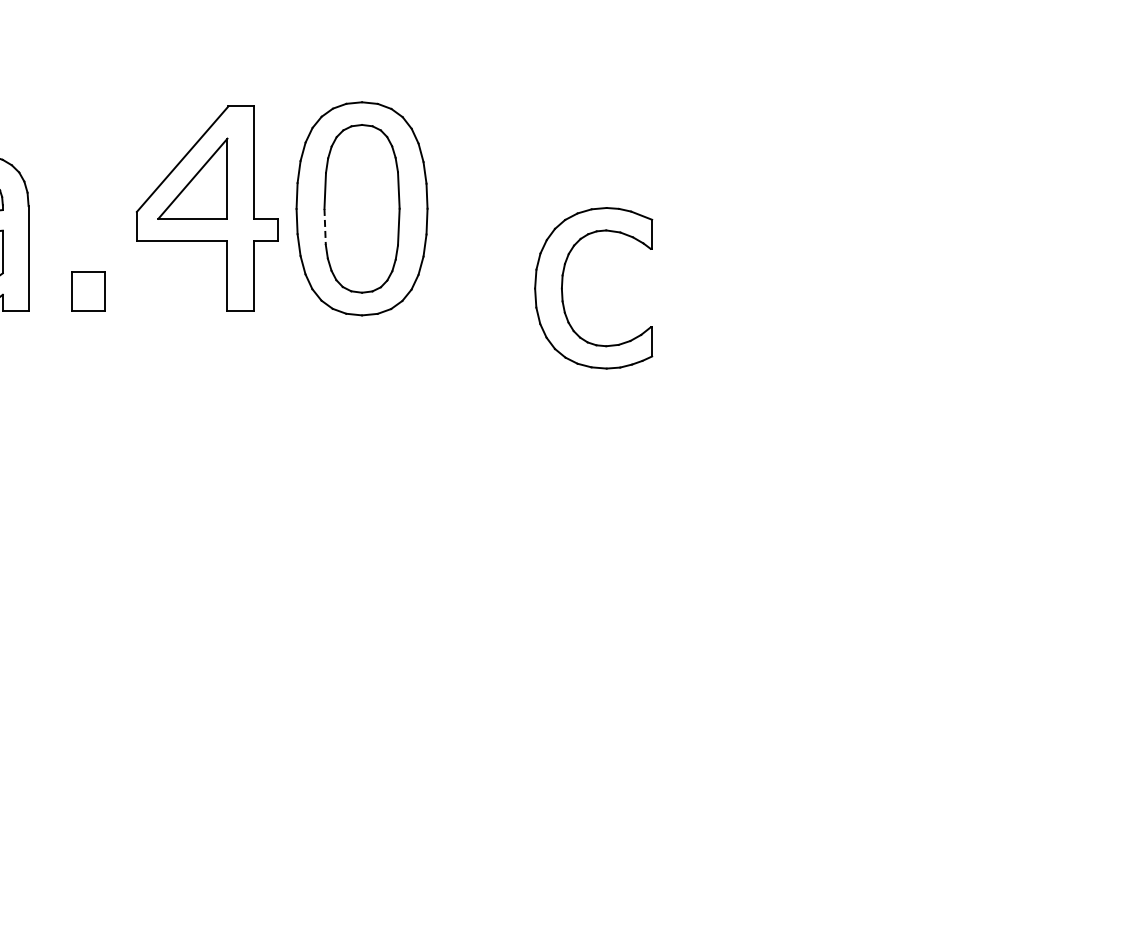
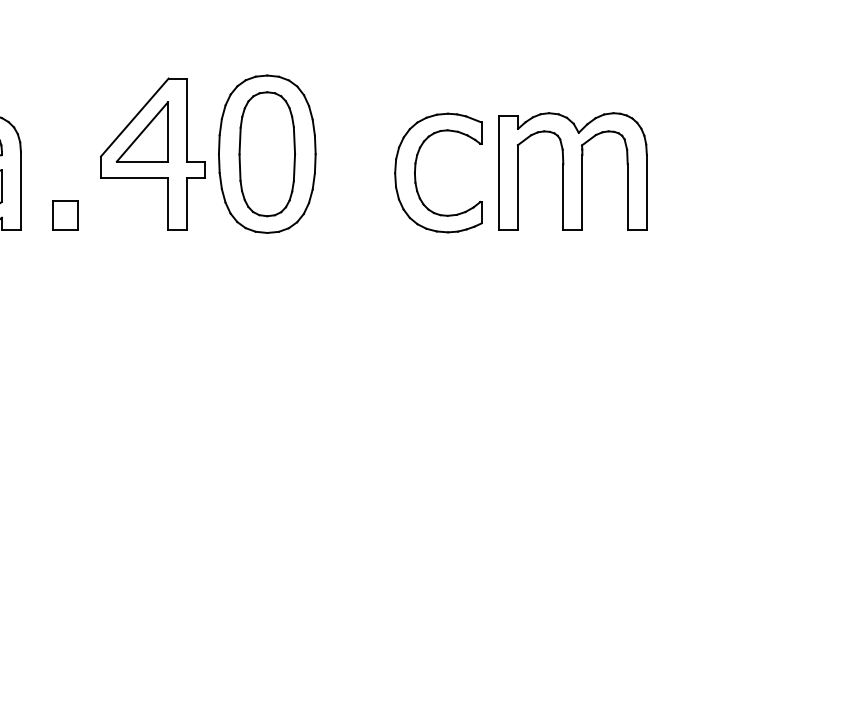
line: (325, 226) -> (240, 167), dashed -> solid
part: (775, 231) -> (572, 170), added
part: (563, 283) -> (416, 169), moved

